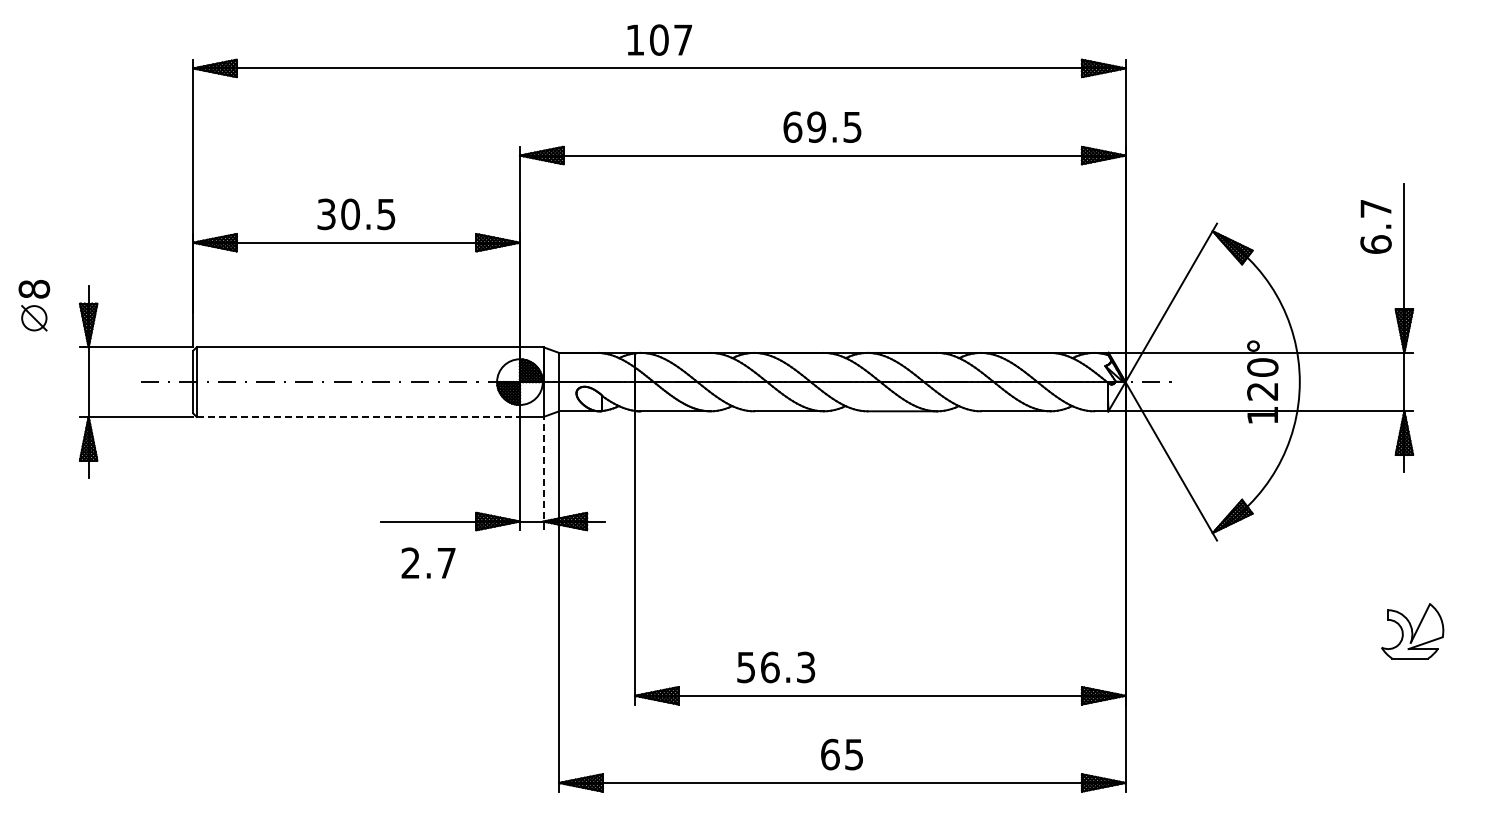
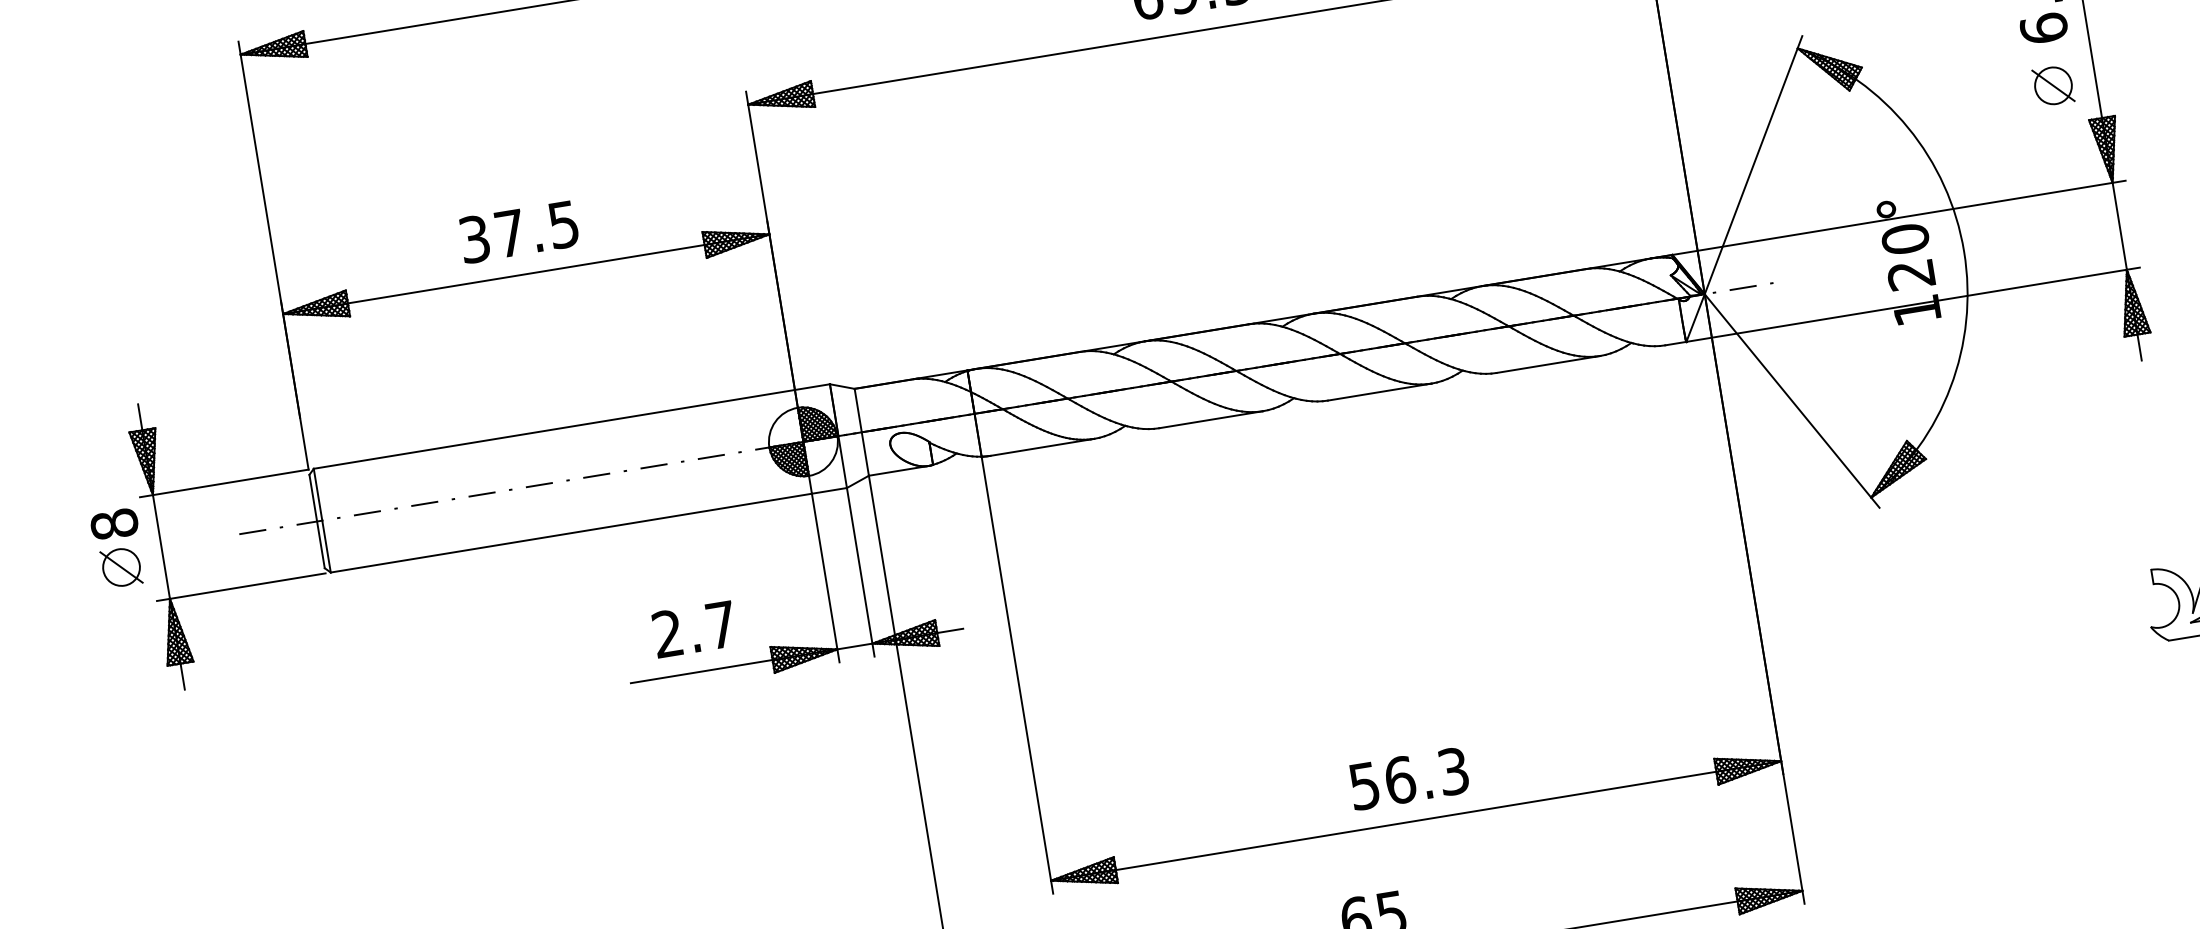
text: (350, 214) -> (510, 233), 30.5 -> 37.5
part: (1375, 282) -> (2052, 85), added
part: (34, 305) -> (118, 548), moved
line: (358, 416) -> (571, 532), dashed -> solid
line: (543, 473) -> (860, 572), dashed -> solid
text: (428, 562) -> (694, 628), moved
text: (776, 667) -> (1409, 778), moved

